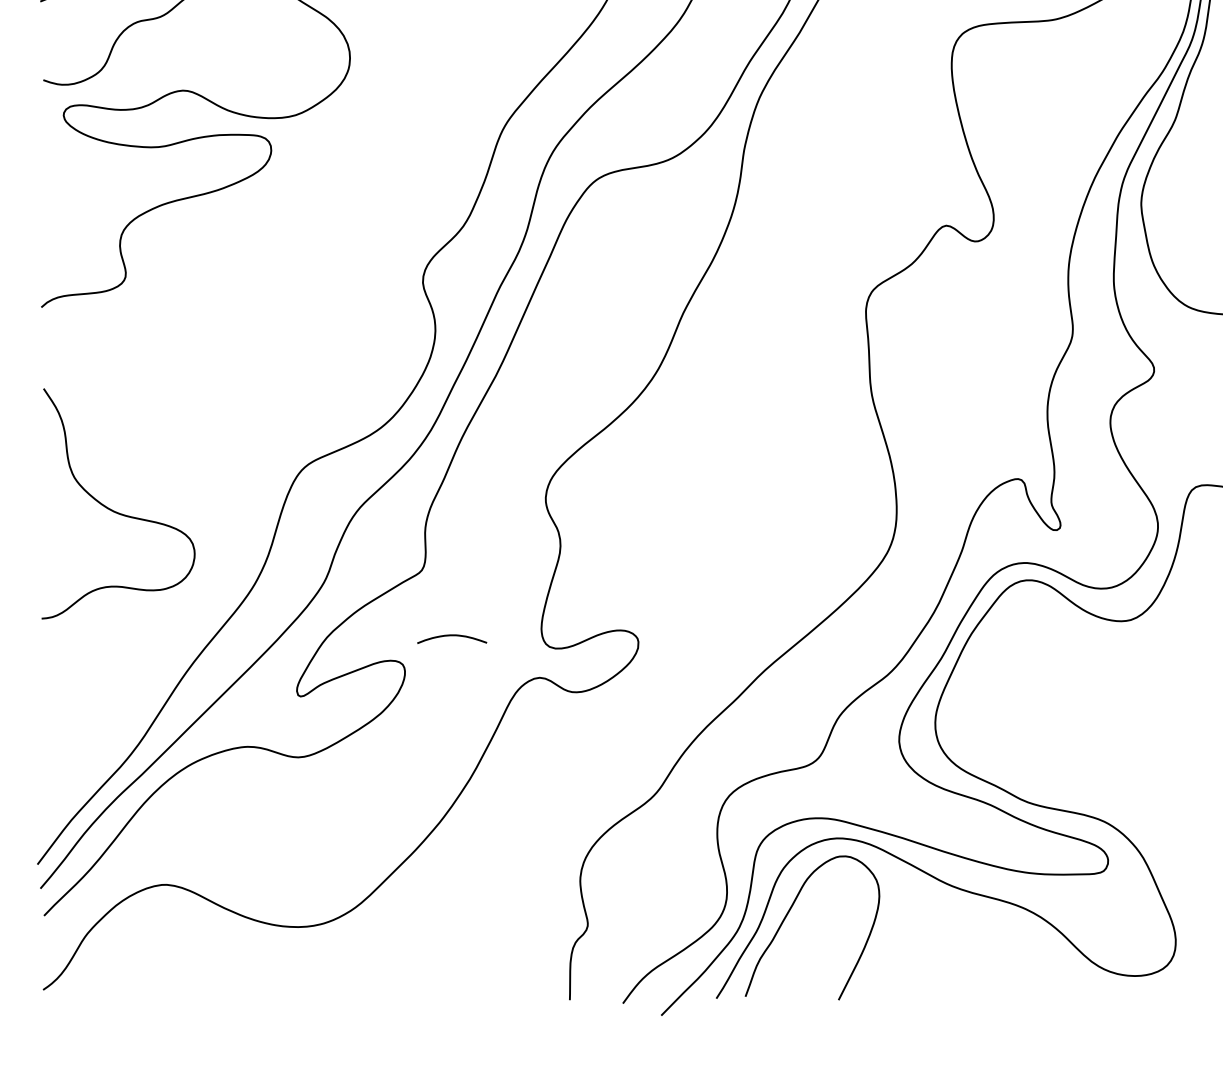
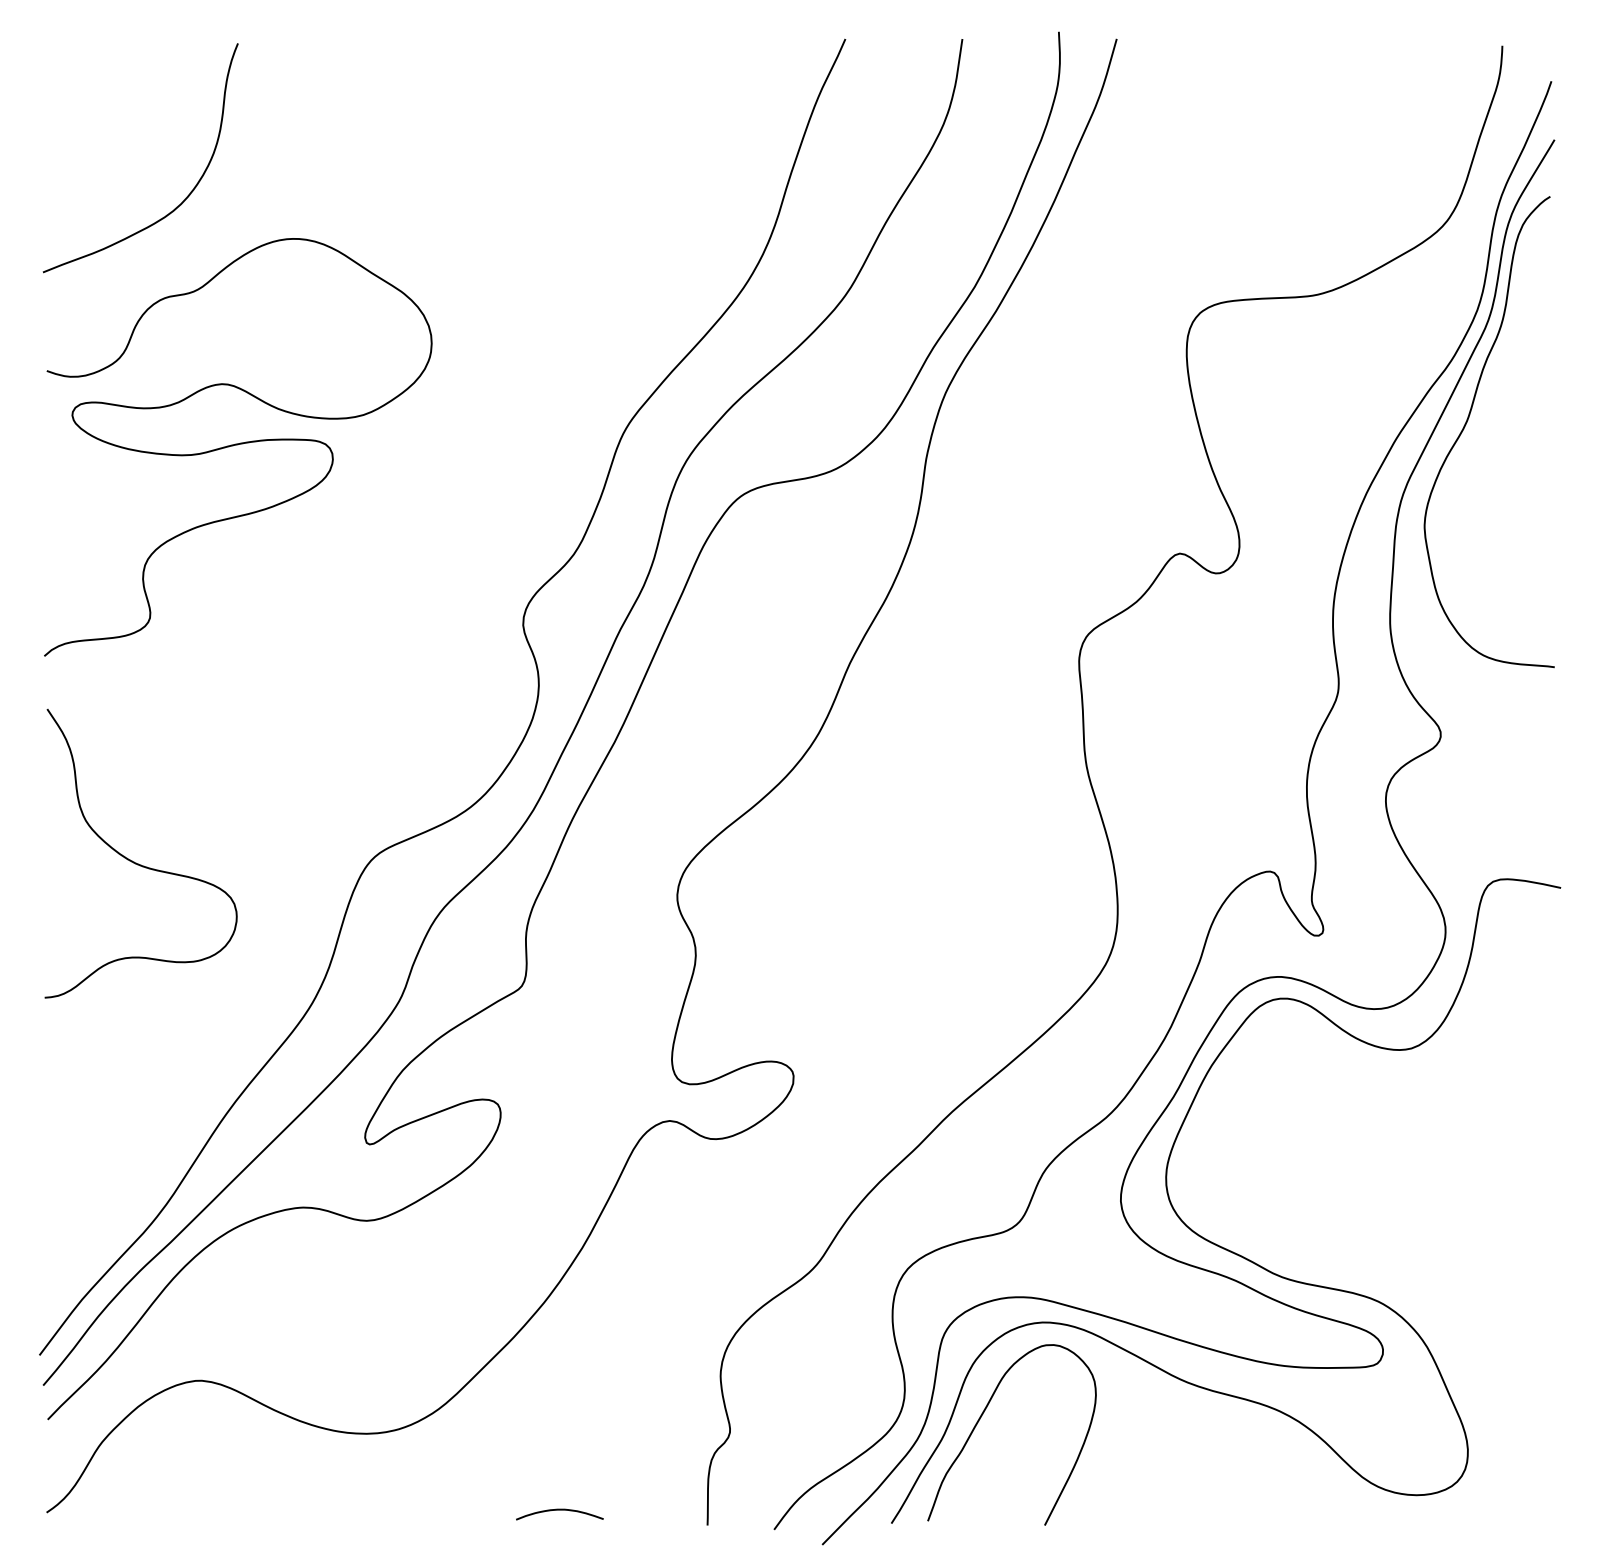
curve: (114, 510) -> (136, 862), moved
curve: (451, 635) -> (559, 1510), moved

